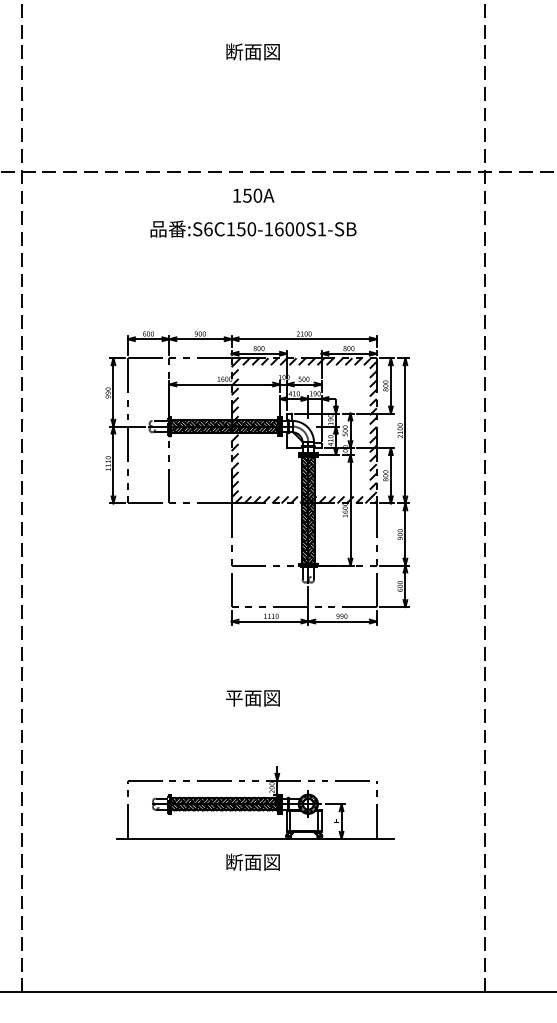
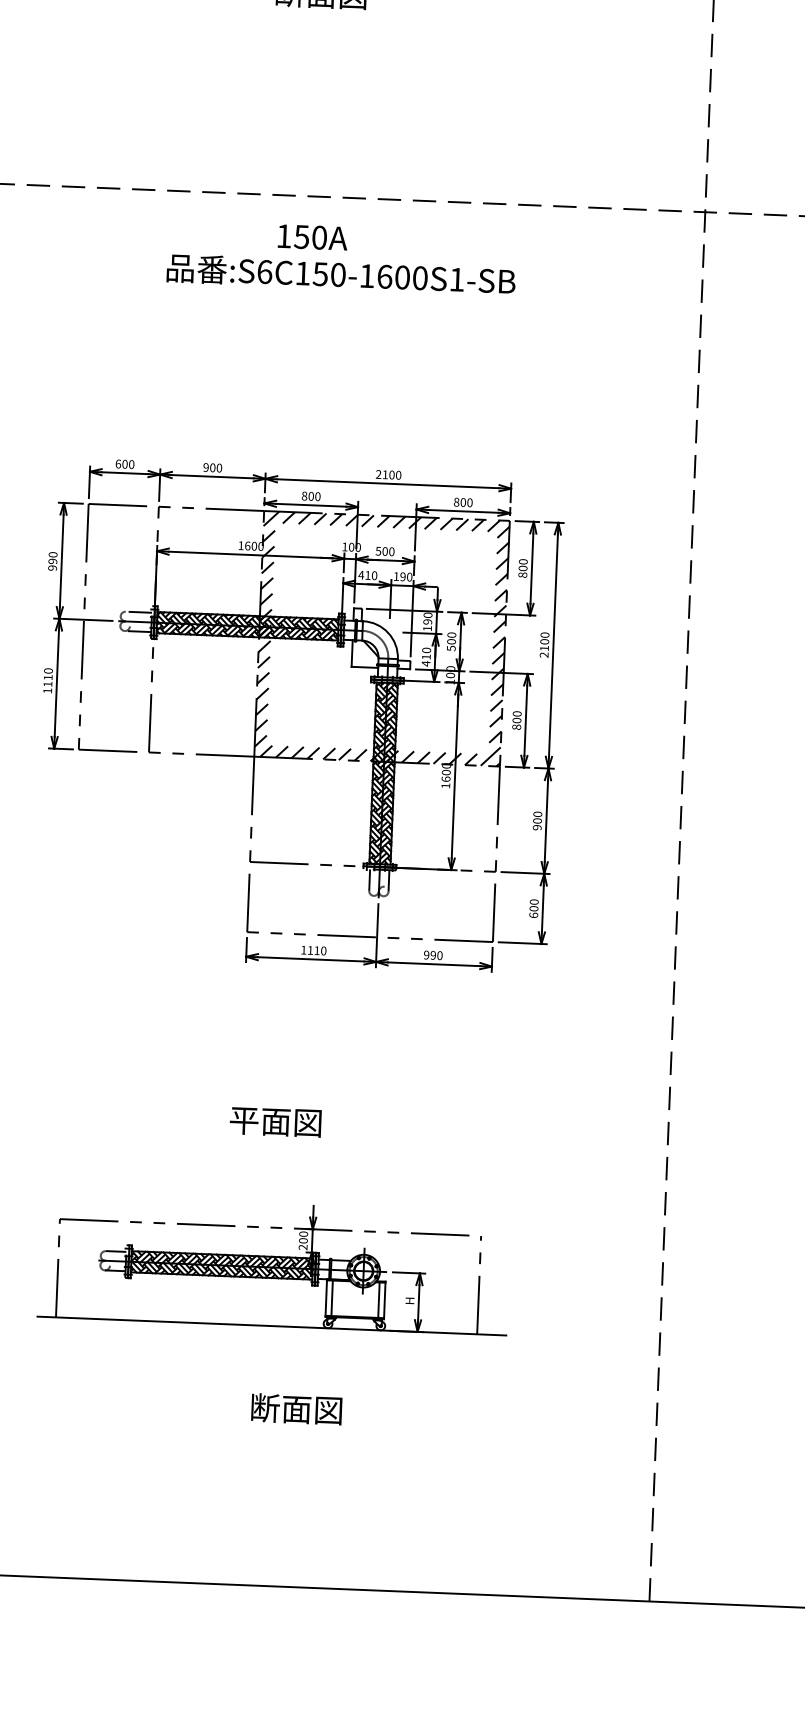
text: (253, 228) -> (341, 273), moved
text: (252, 698) -> (274, 1122), moved
text: (252, 861) -> (295, 1407), moved

